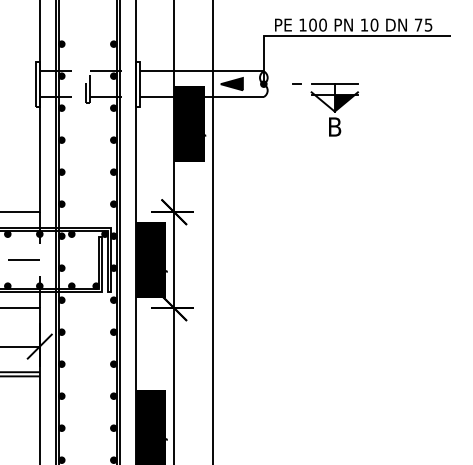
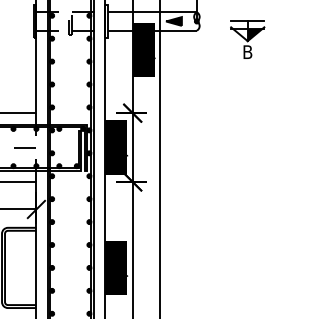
line: (296, 83) -> (220, 21), removed

